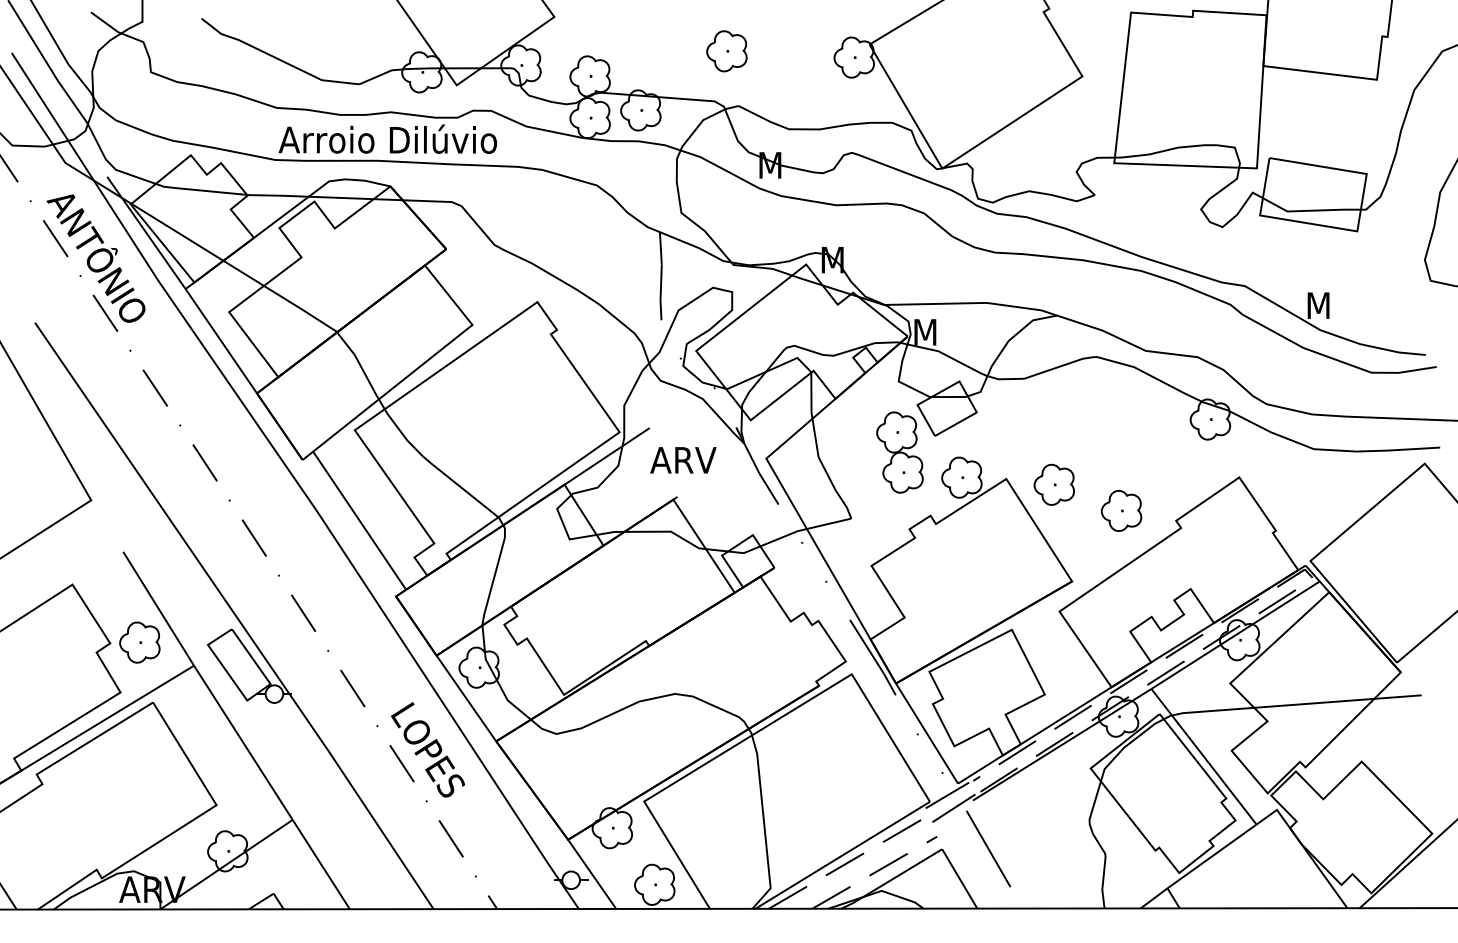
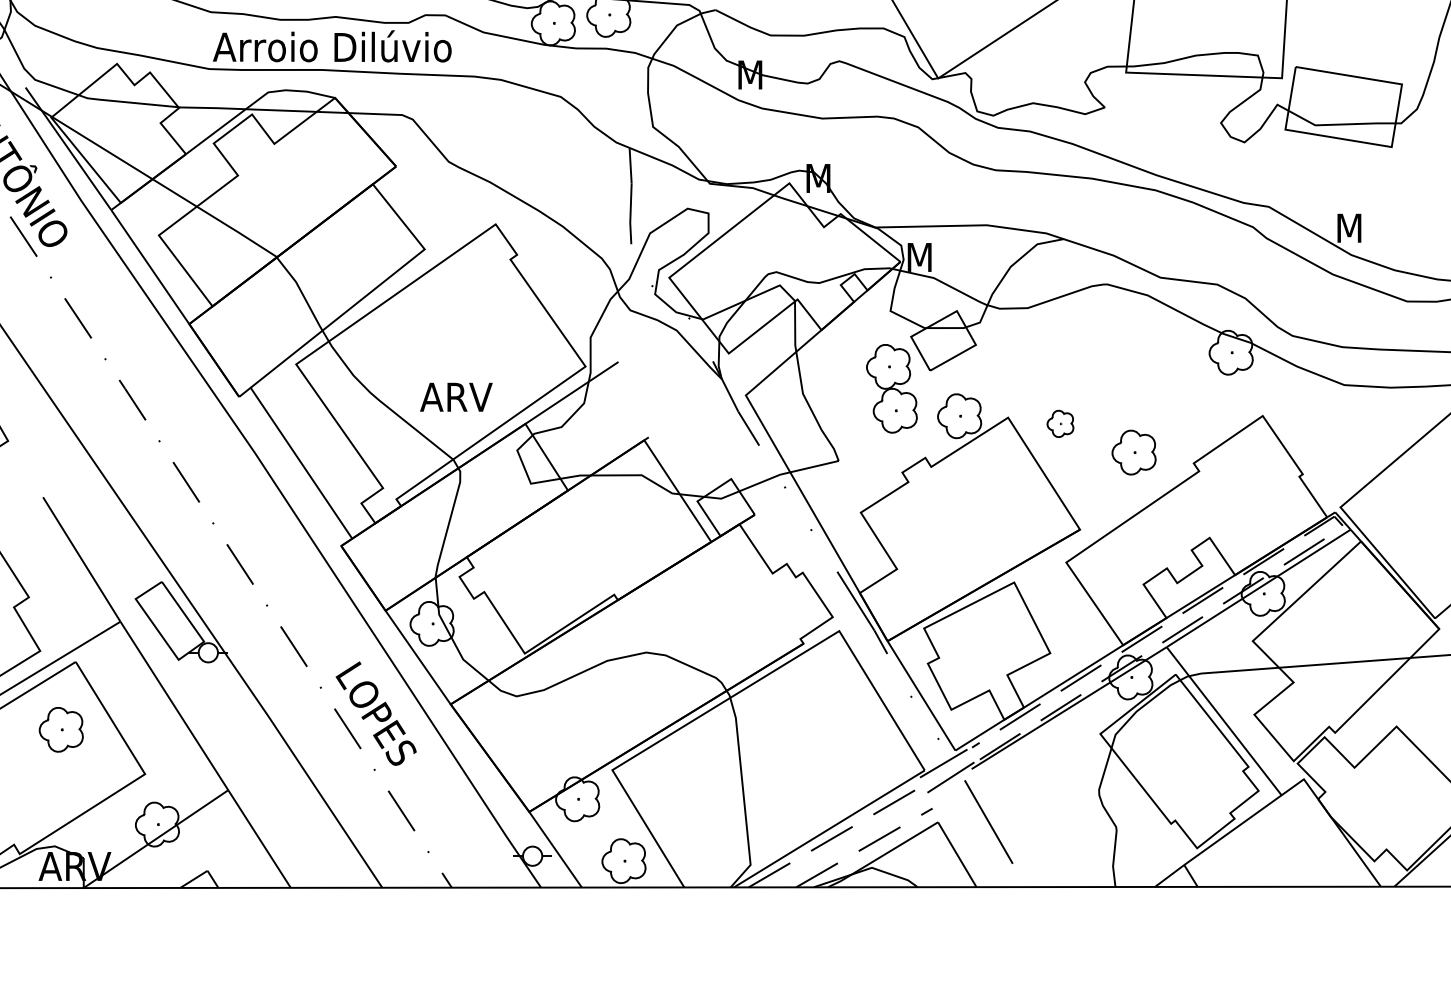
text: (683, 460) -> (456, 397), moved
part: (1053, 484) -> (1059, 423), size x0.6
part: (139, 642) -> (60, 729), moved

